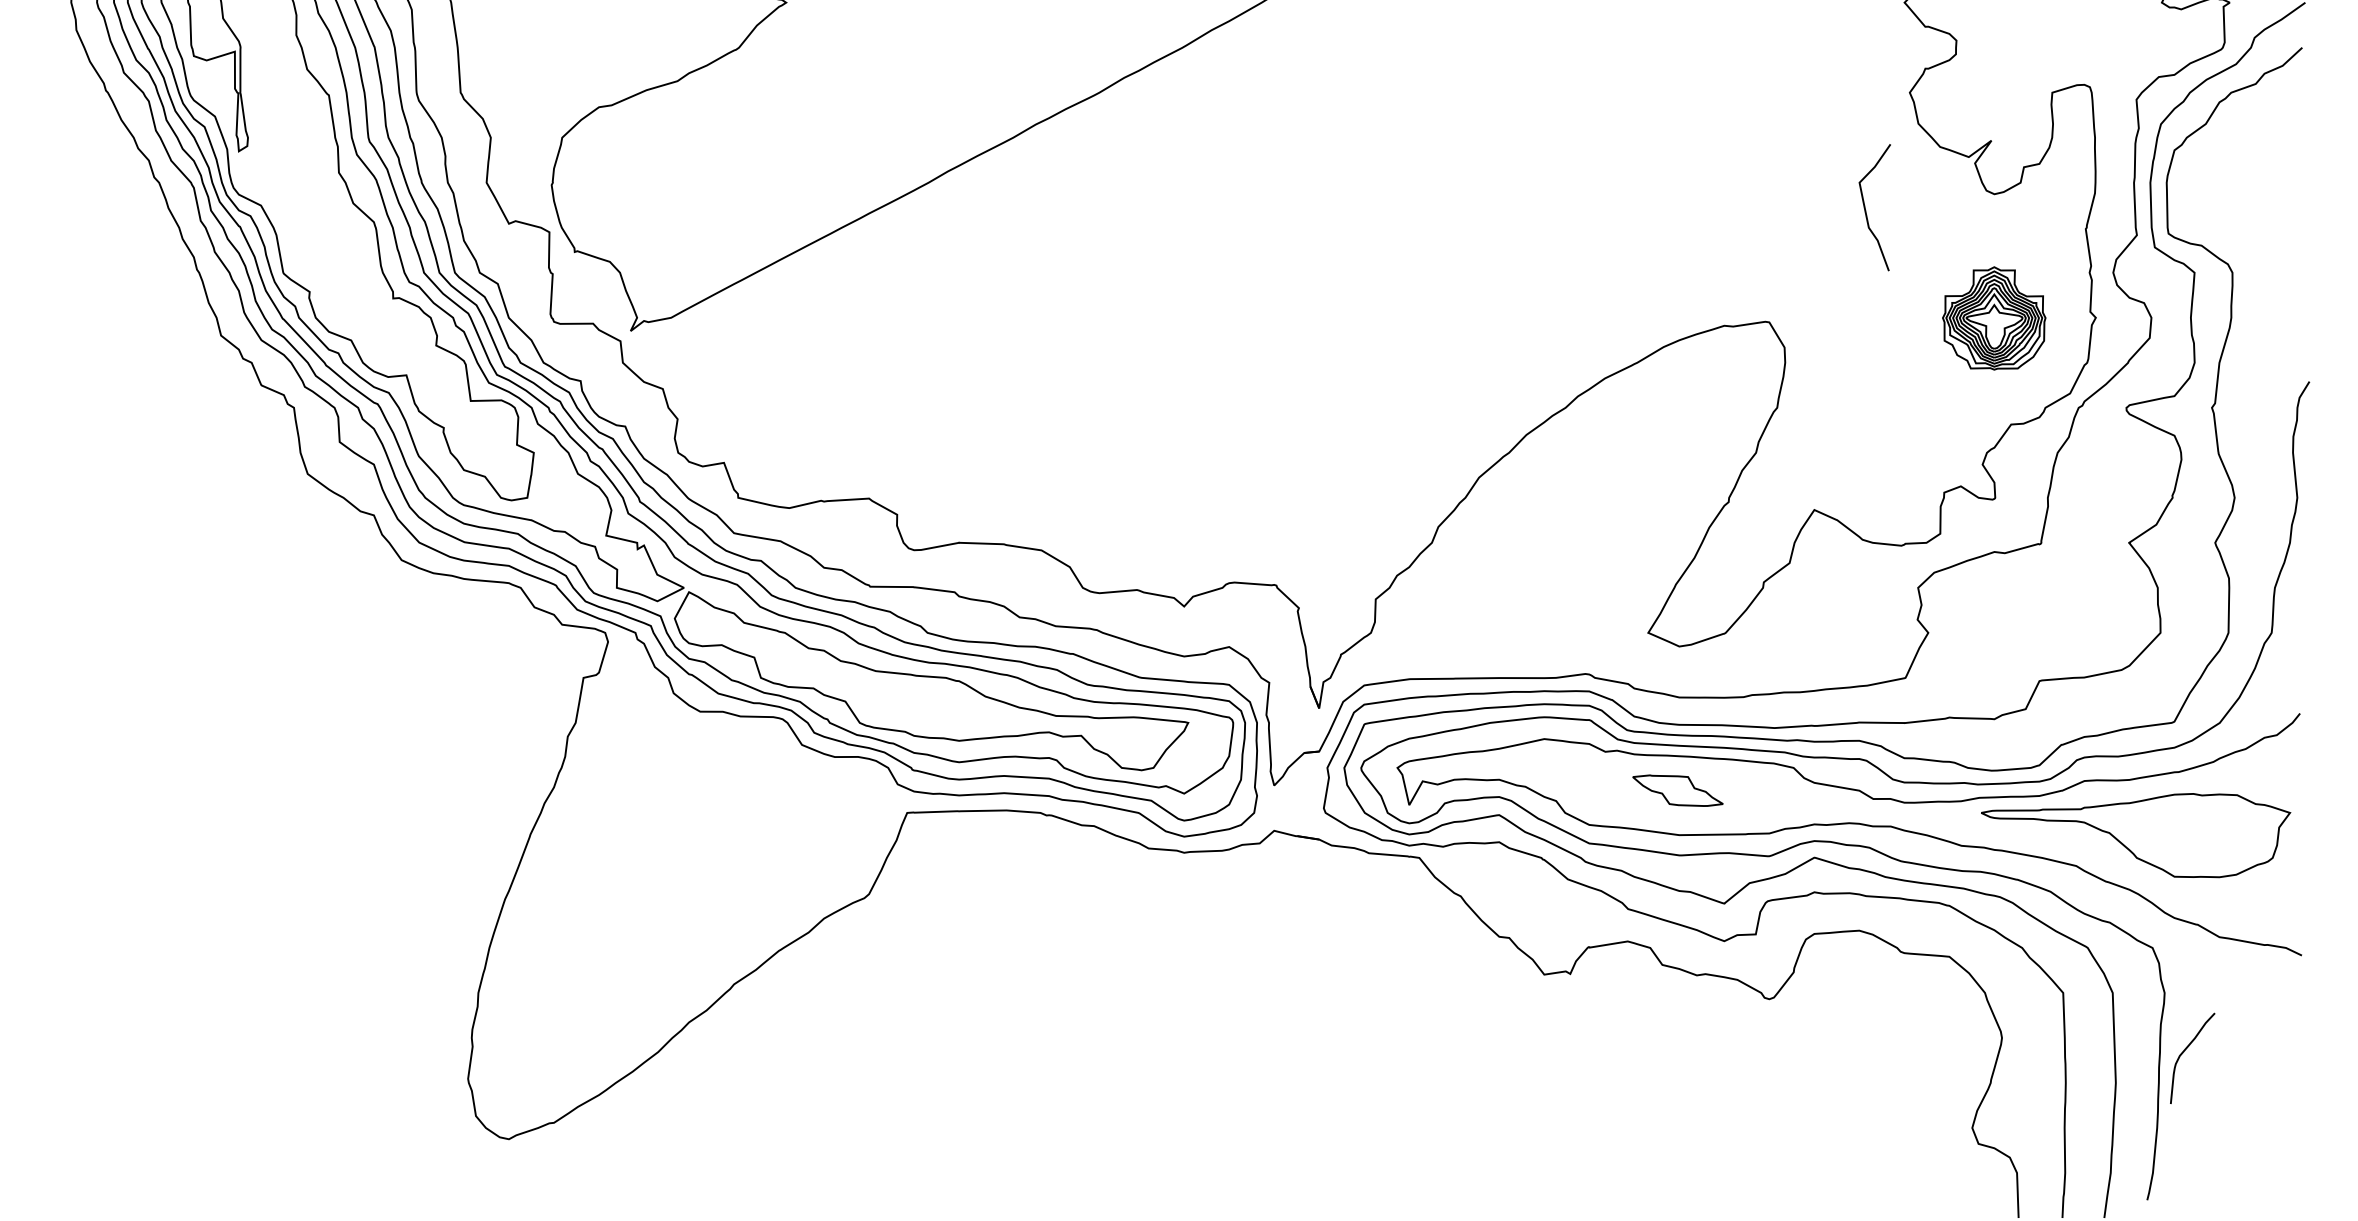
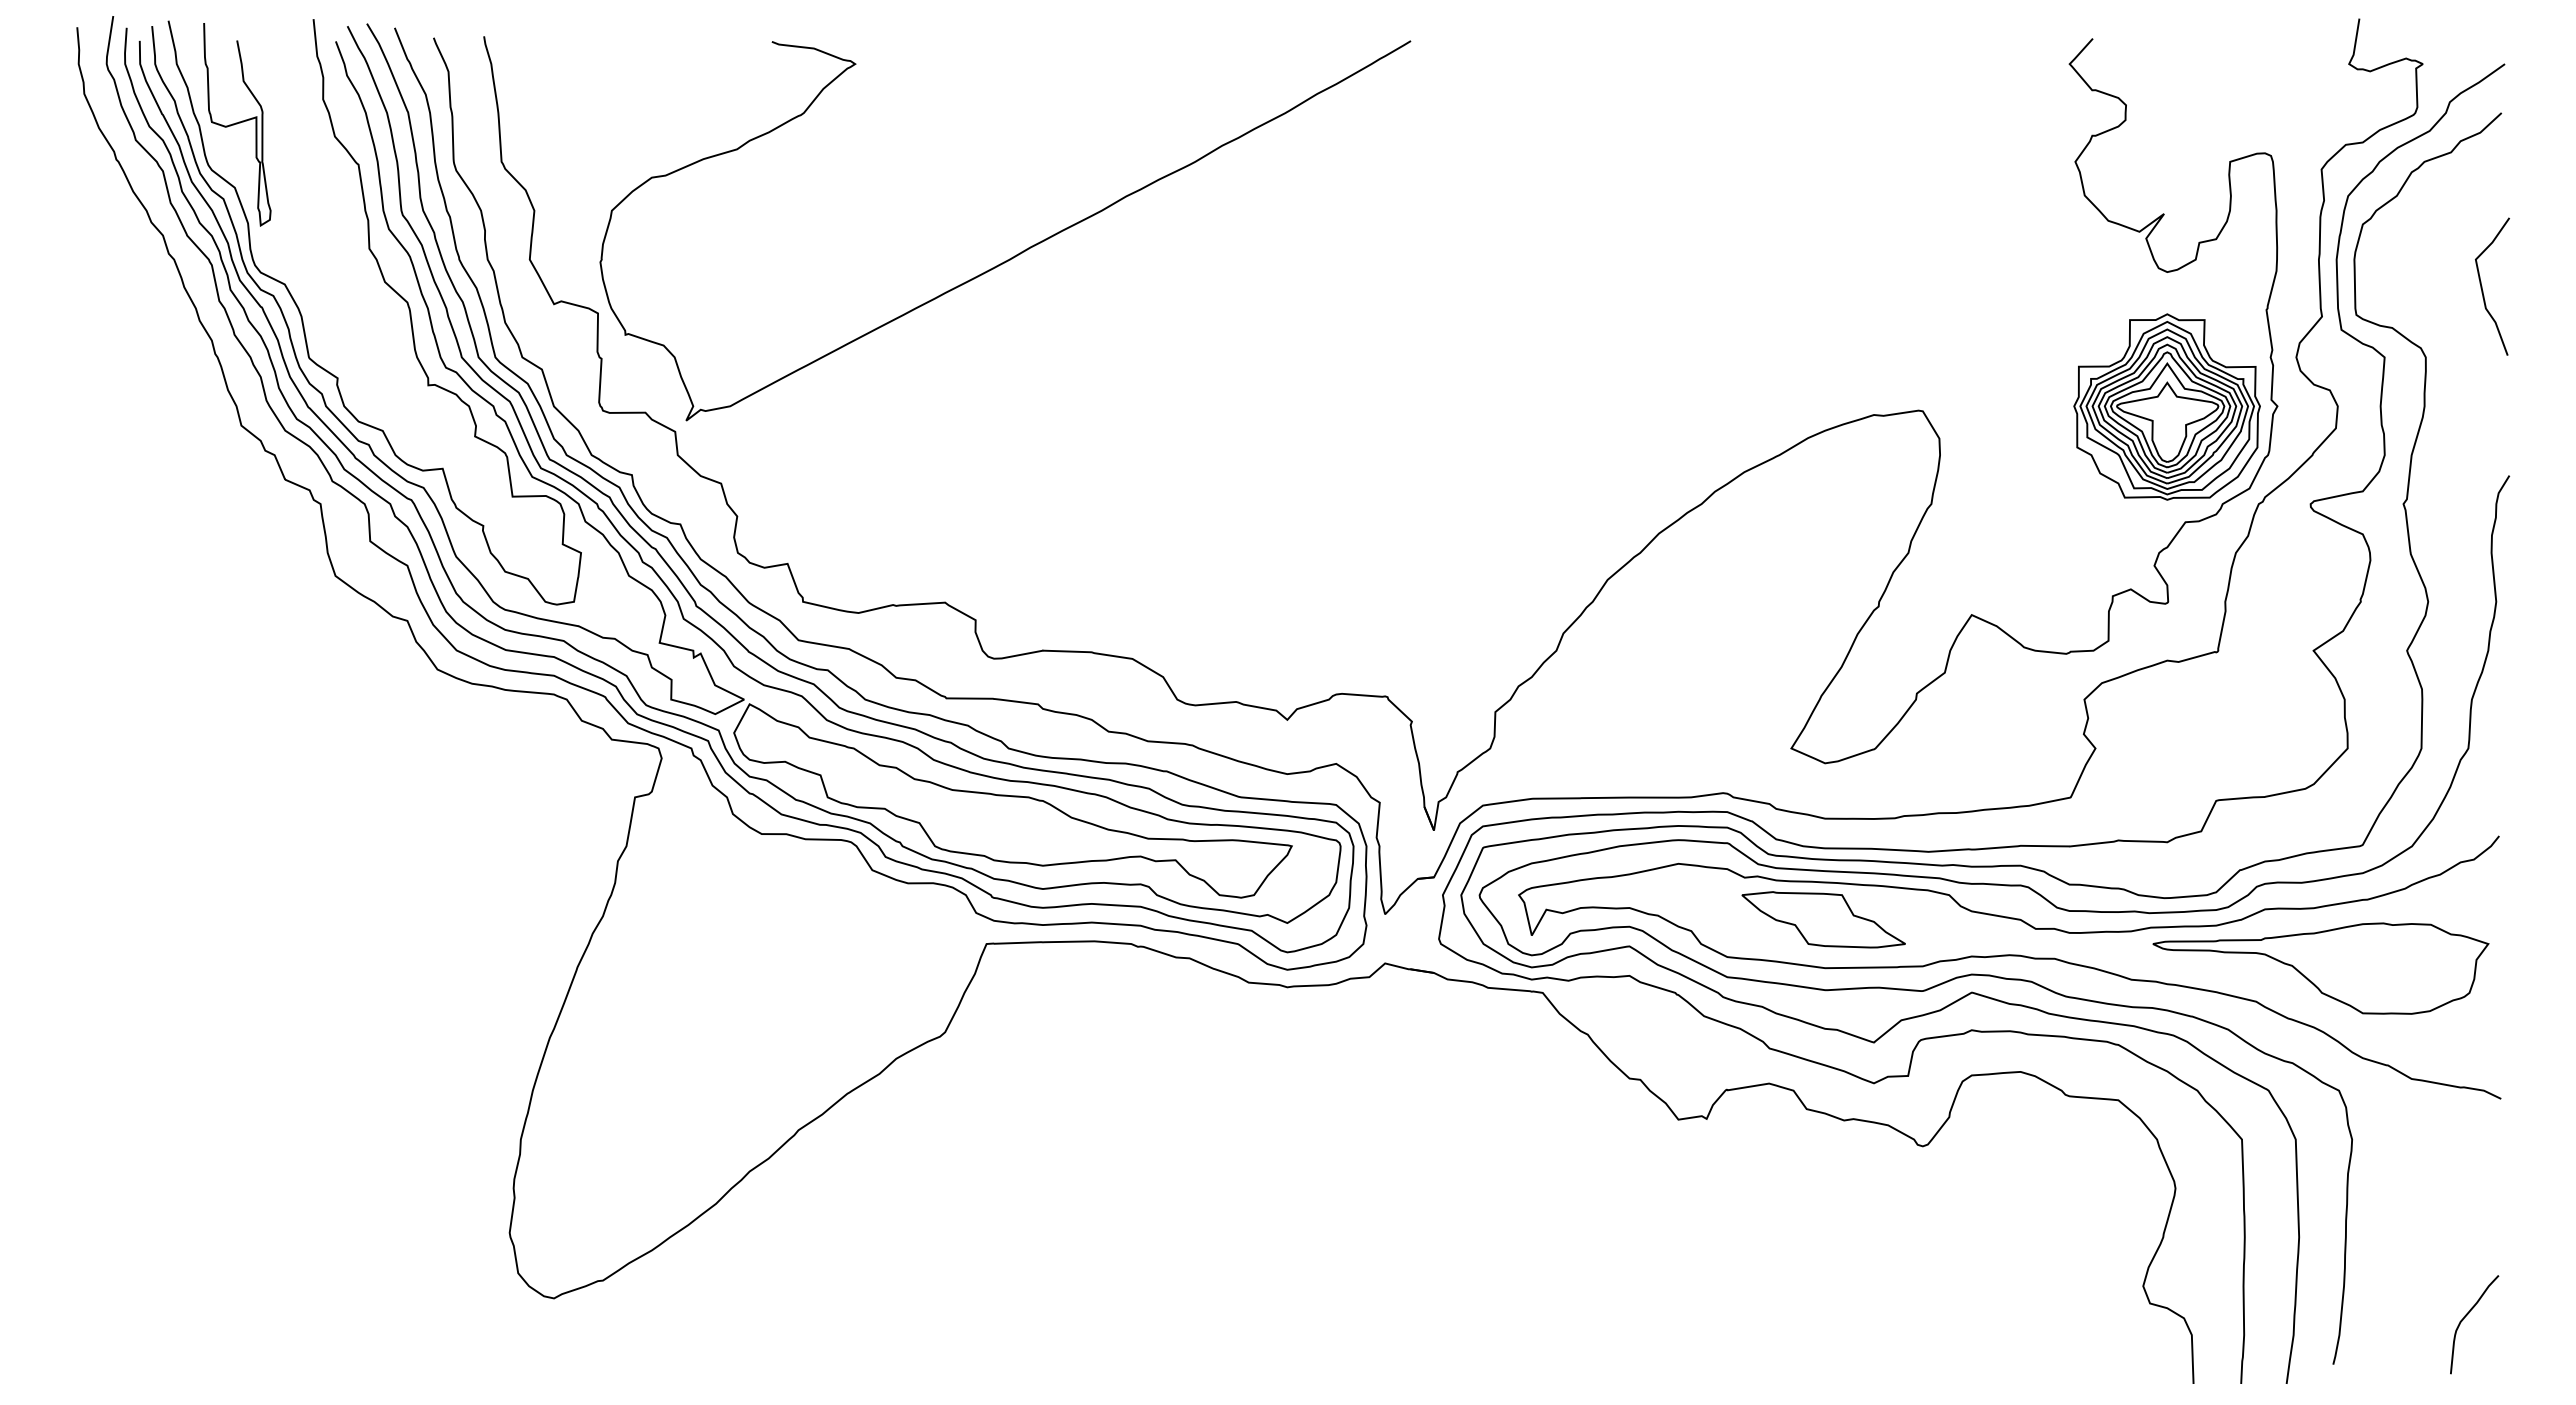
curve: (1866, 211) -> (2483, 290), moved
part: (1993, 317) -> (2166, 406), size x1.67
part: (1677, 790) -> (1823, 919), size x1.67
curve: (2185, 1050) -> (2466, 1316), moved

